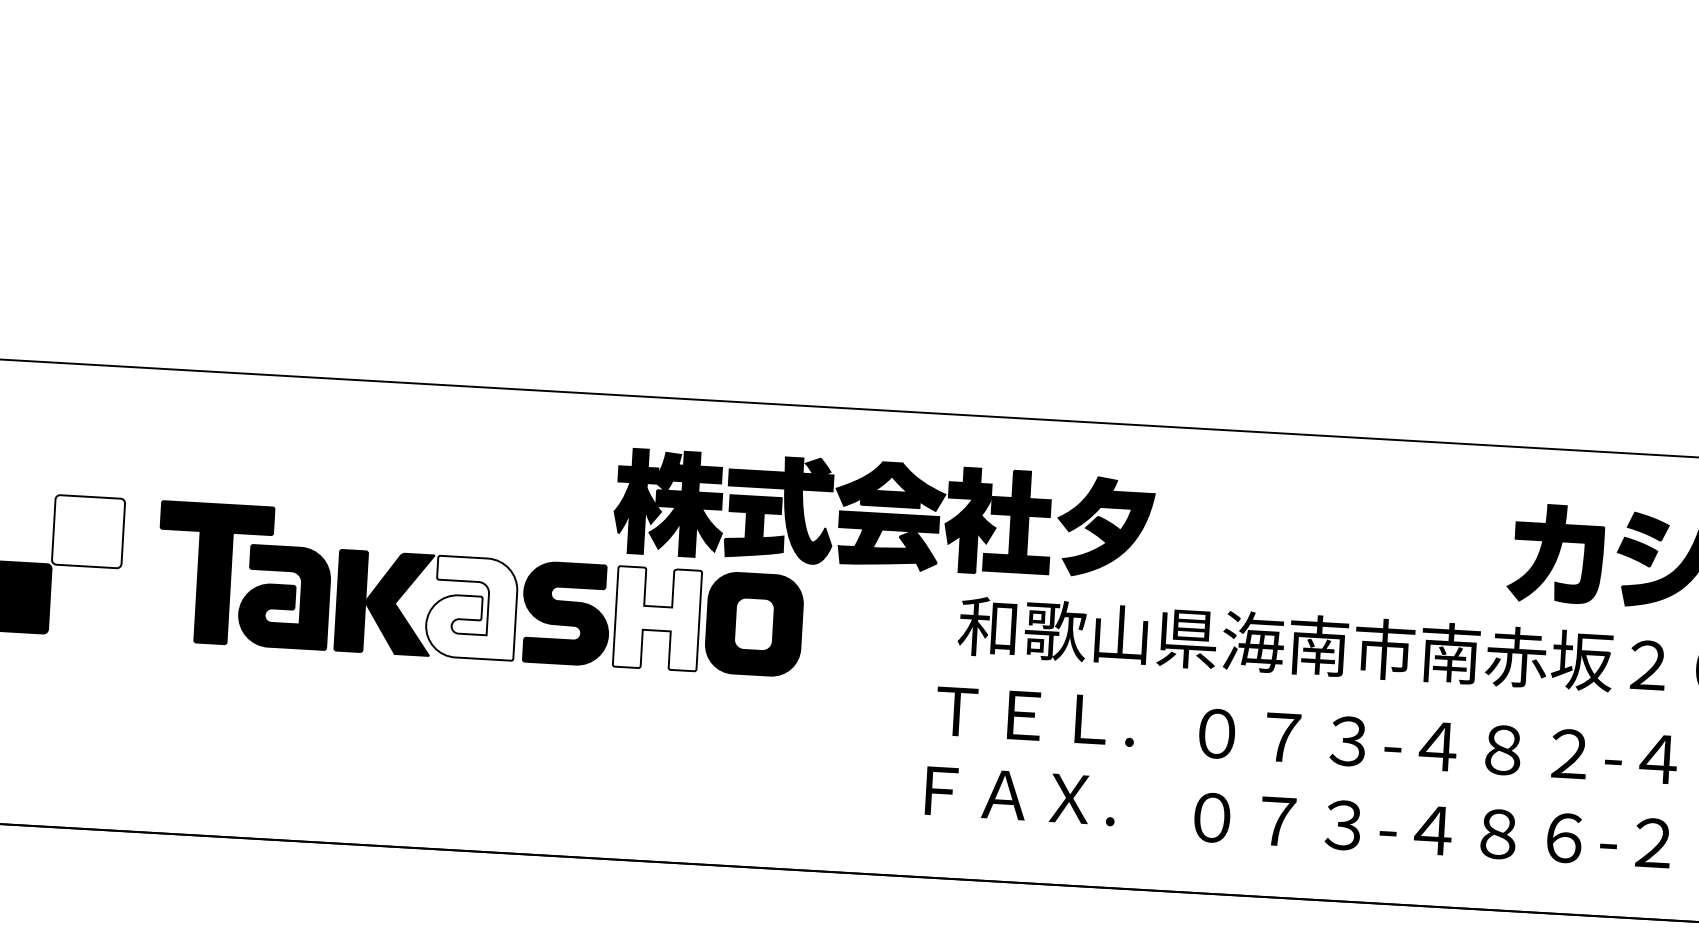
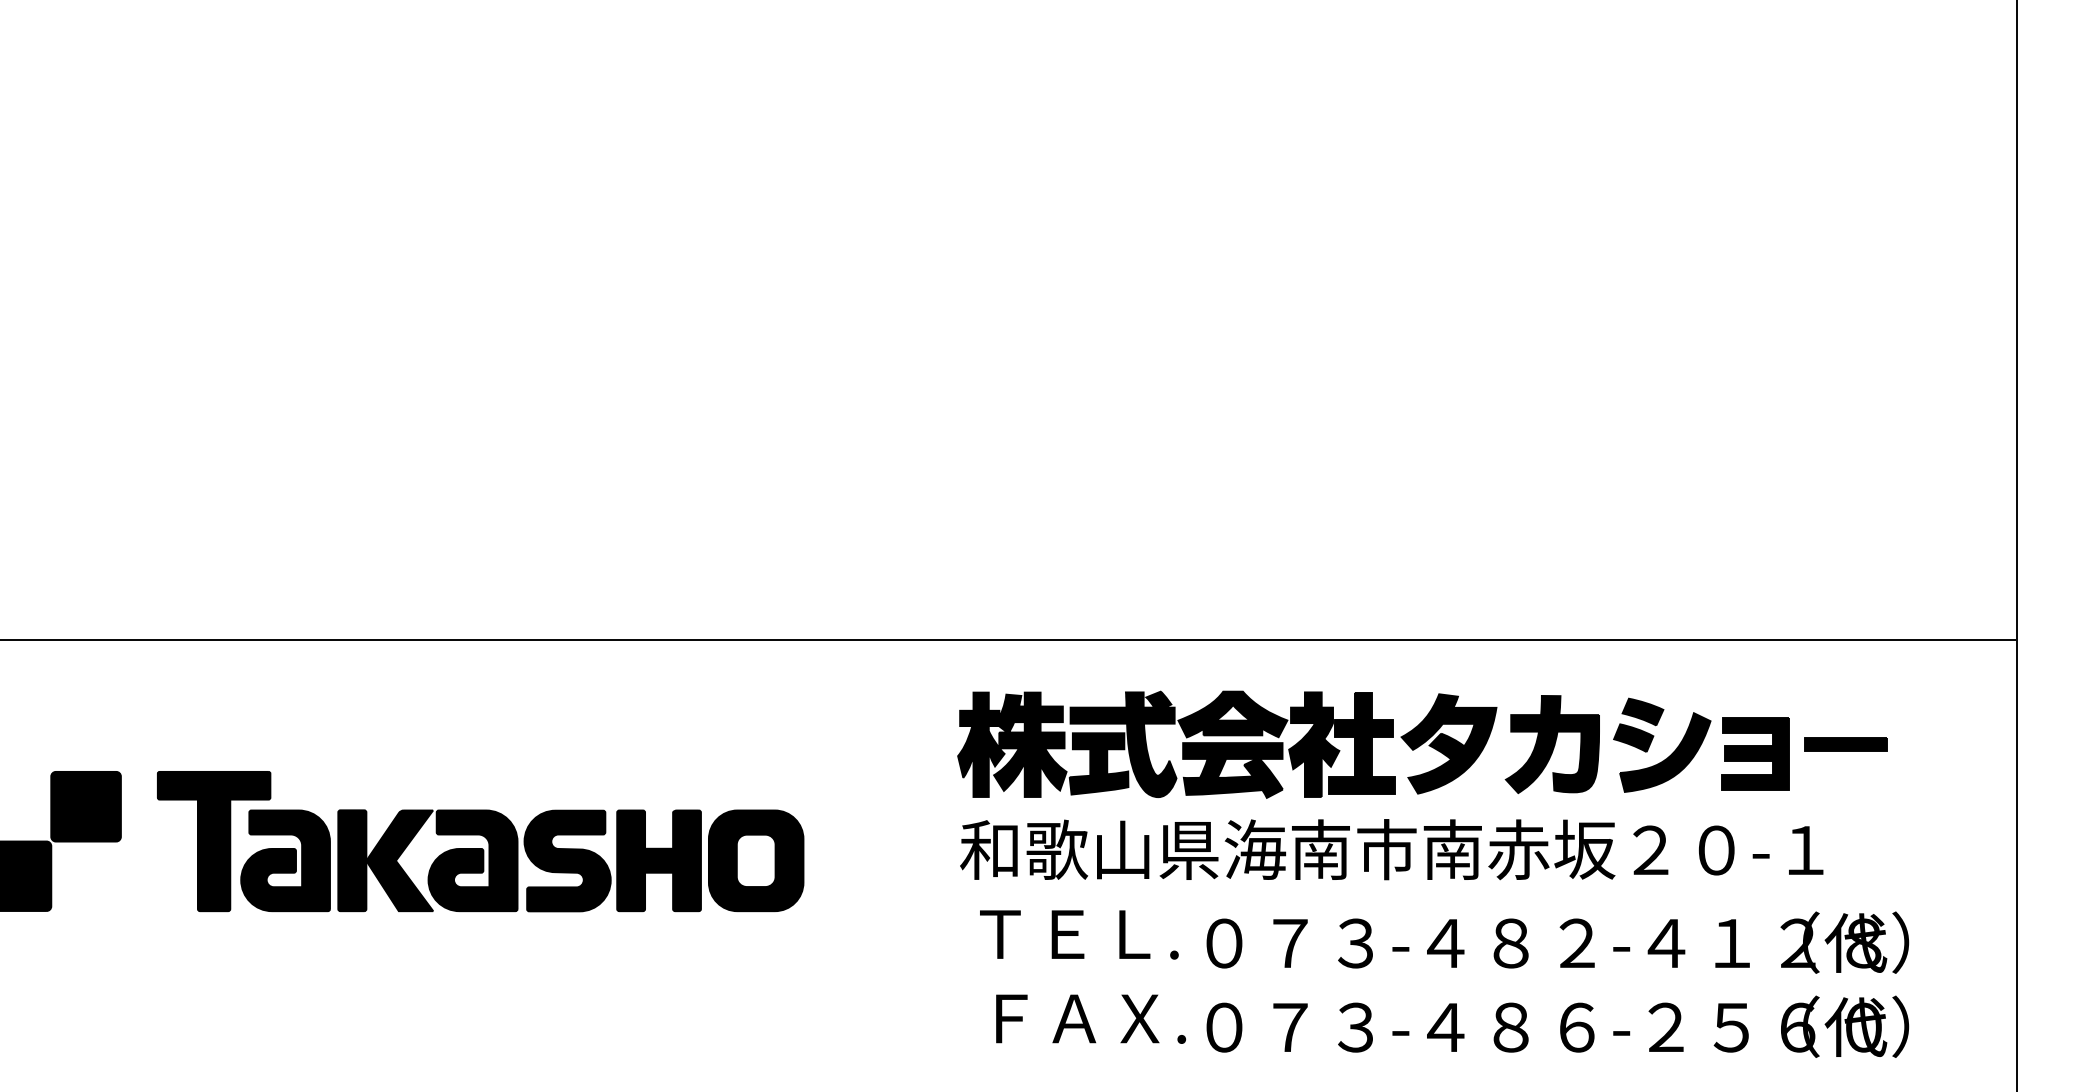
part: (884, 515) -> (1227, 744), moved
fill: (87, 531) -> (85, 806), added
fill: (471, 607) -> (472, 860), added
fill: (656, 618) -> (658, 860), added
text: (1035, 716) -> (1079, 934), moved
text: (1021, 795) -> (1091, 1018), moved

